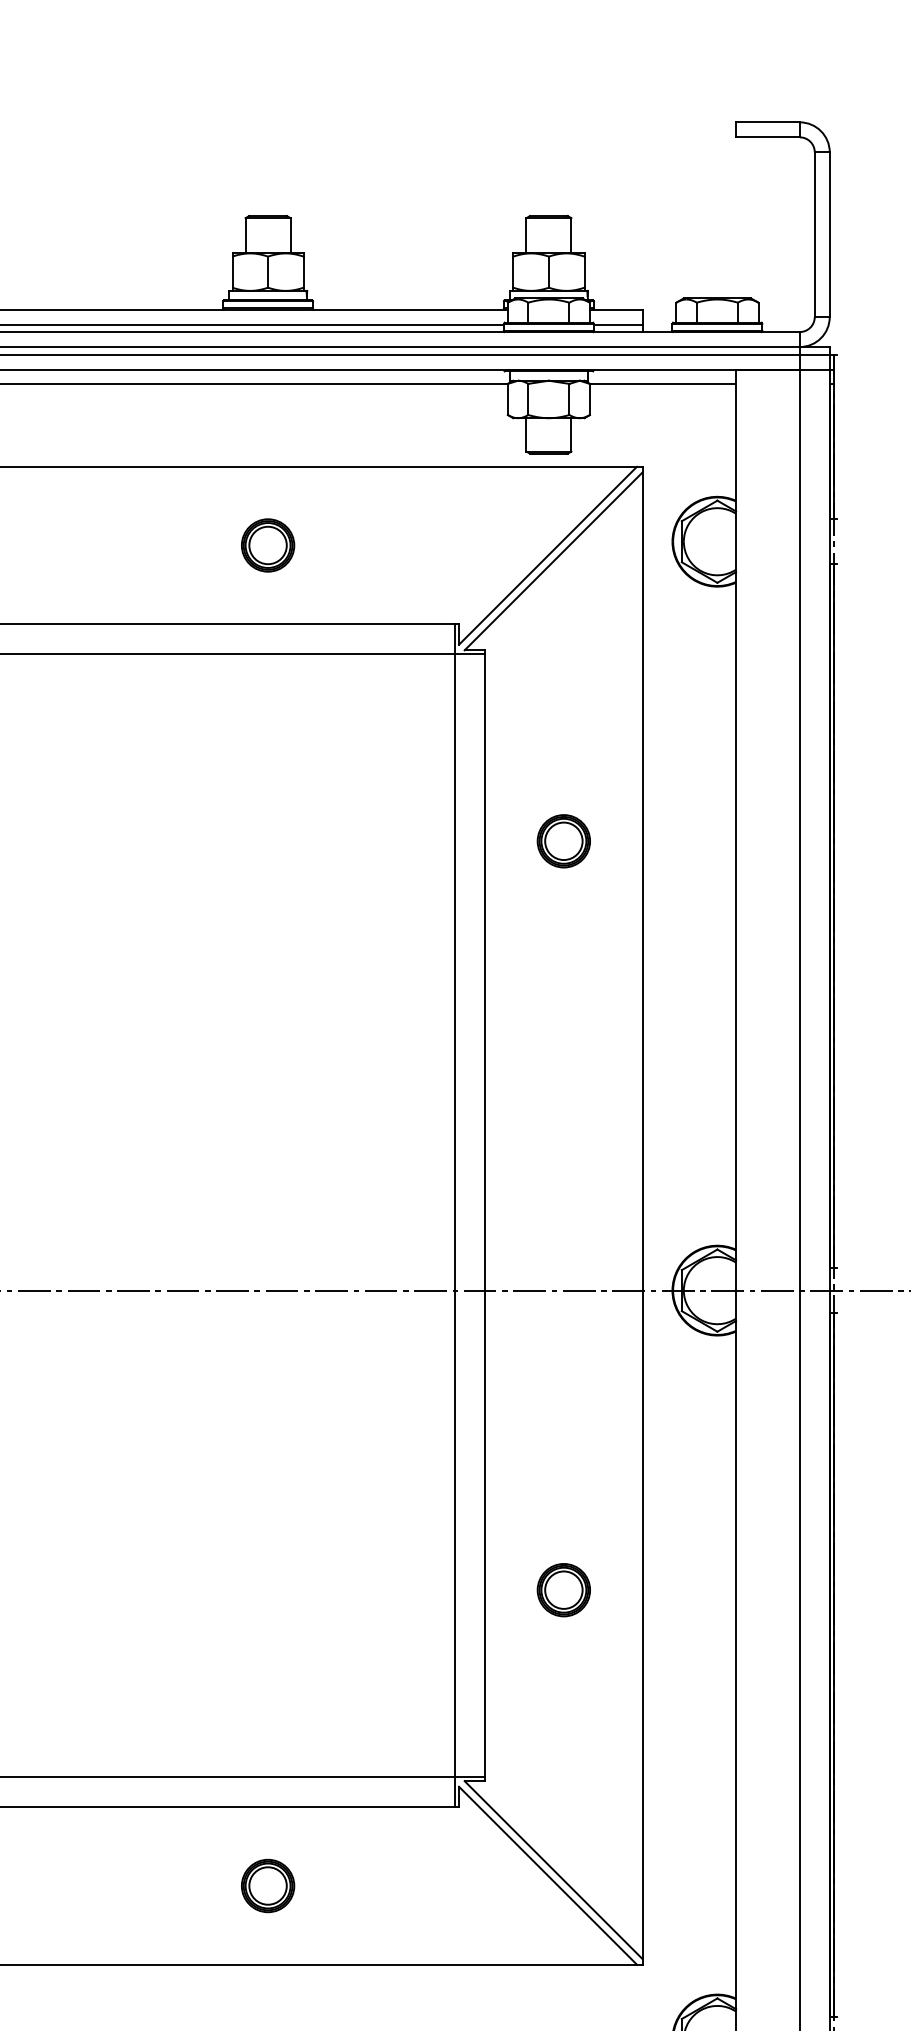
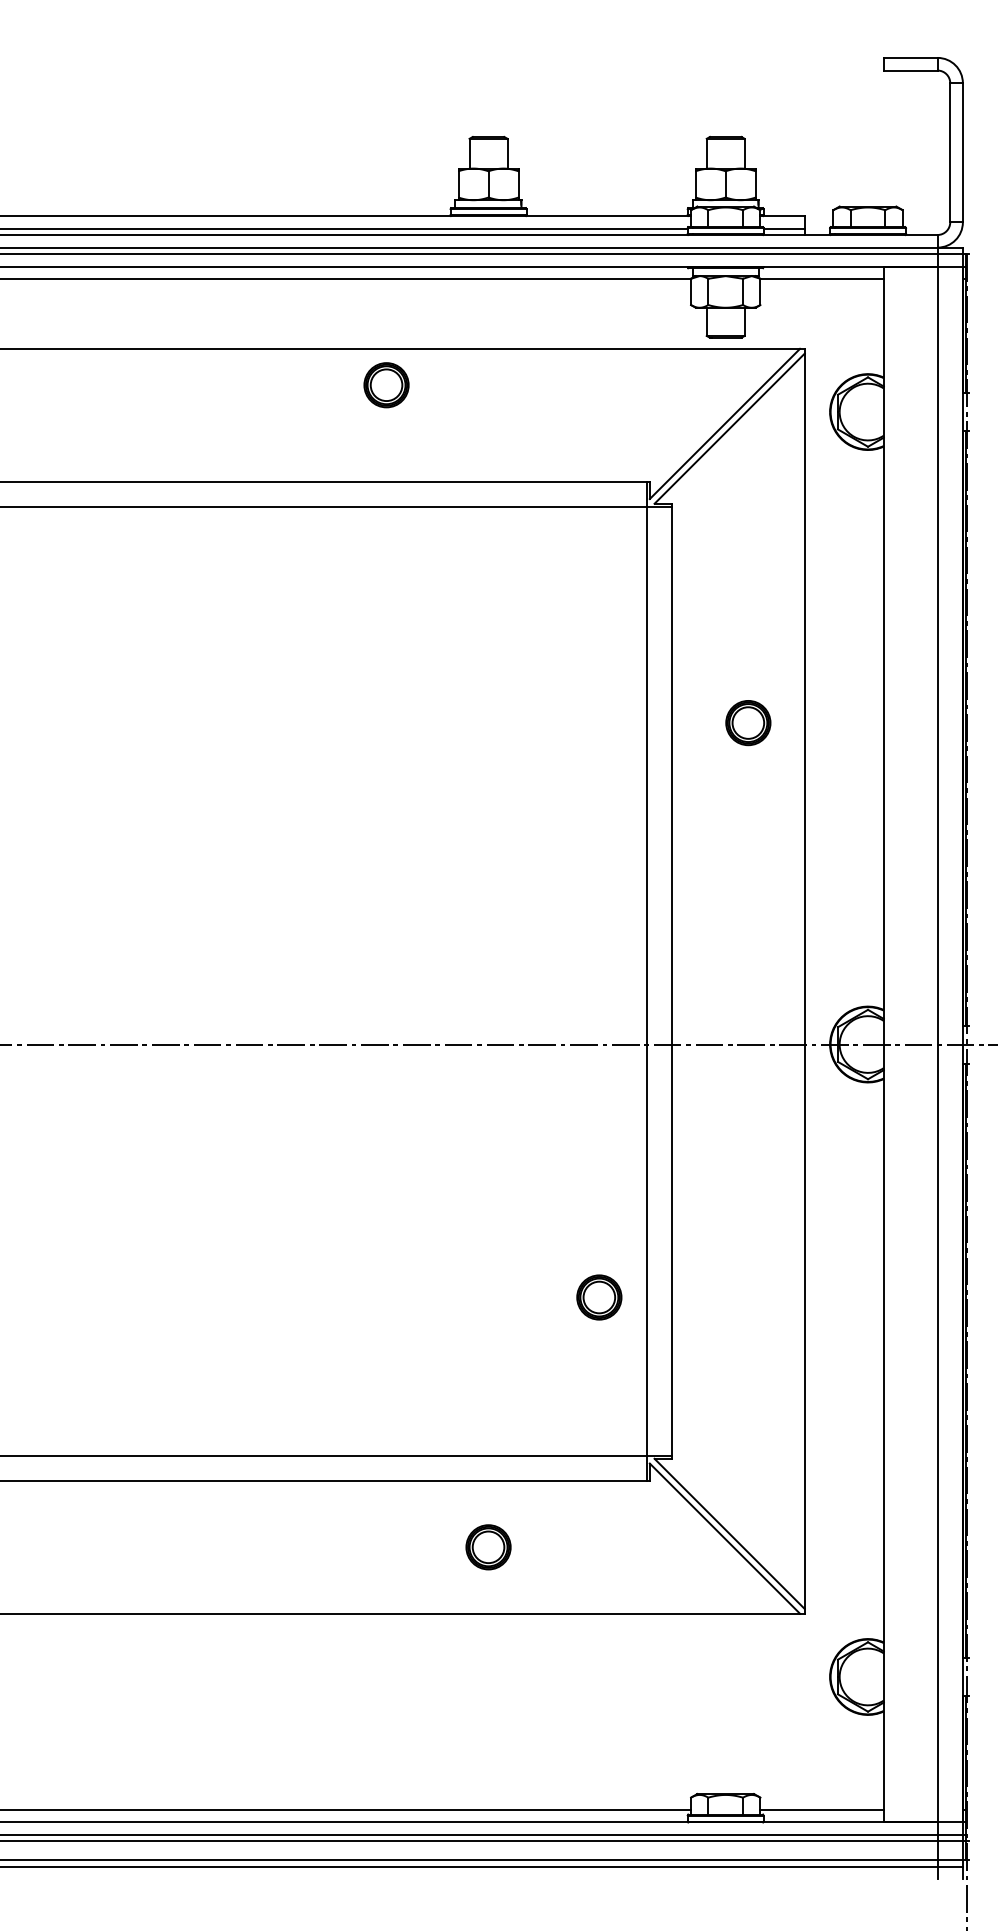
part: (268, 545) -> (386, 385), moved
part: (564, 841) -> (748, 723), moved
part: (564, 1590) -> (599, 1297), moved

